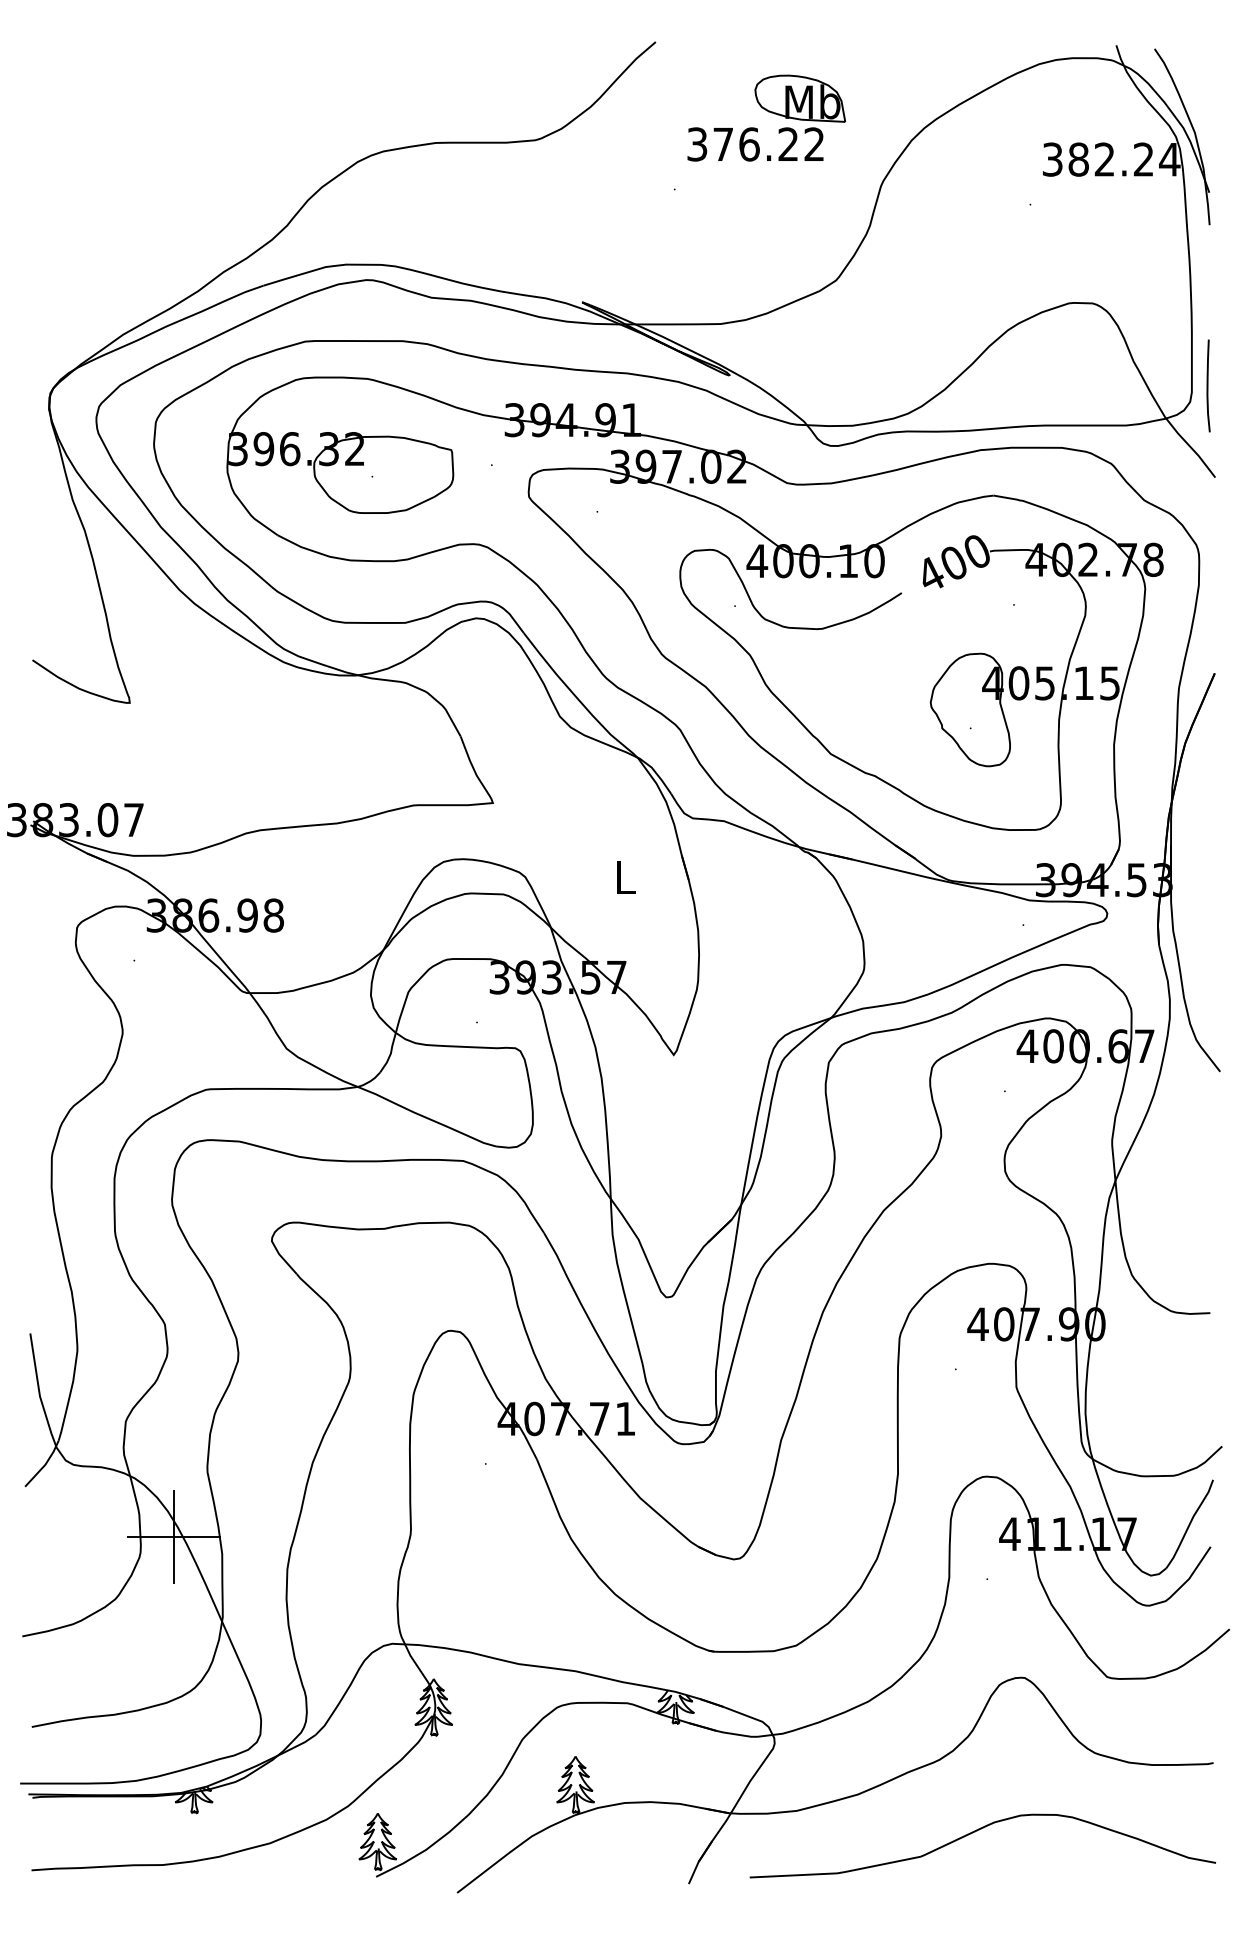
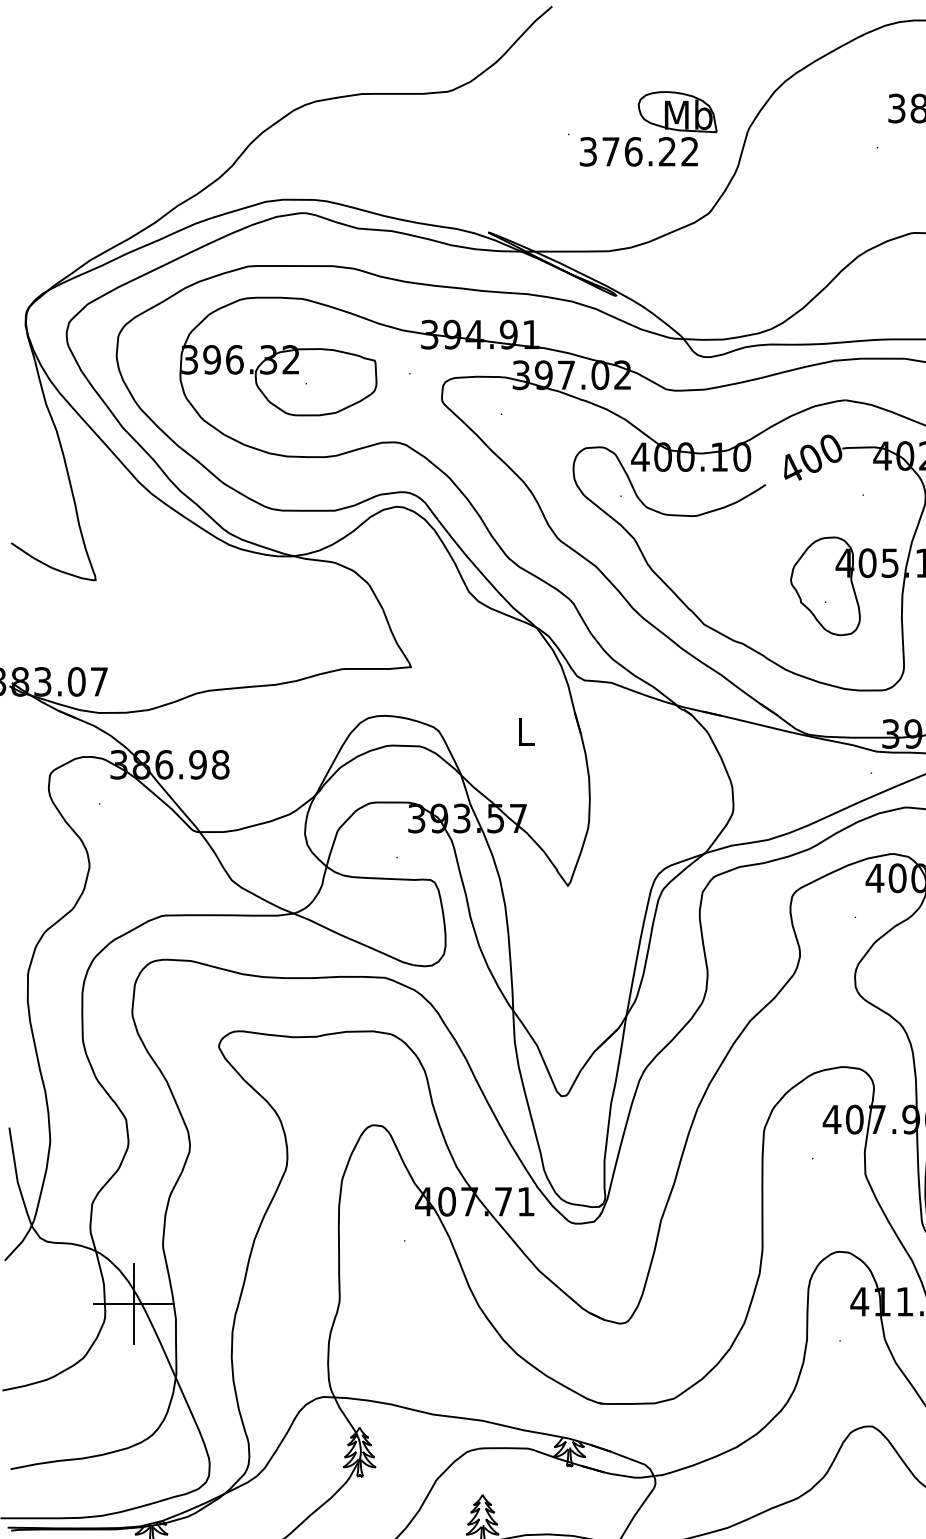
part: (766, 117) -> (648, 128), moved

